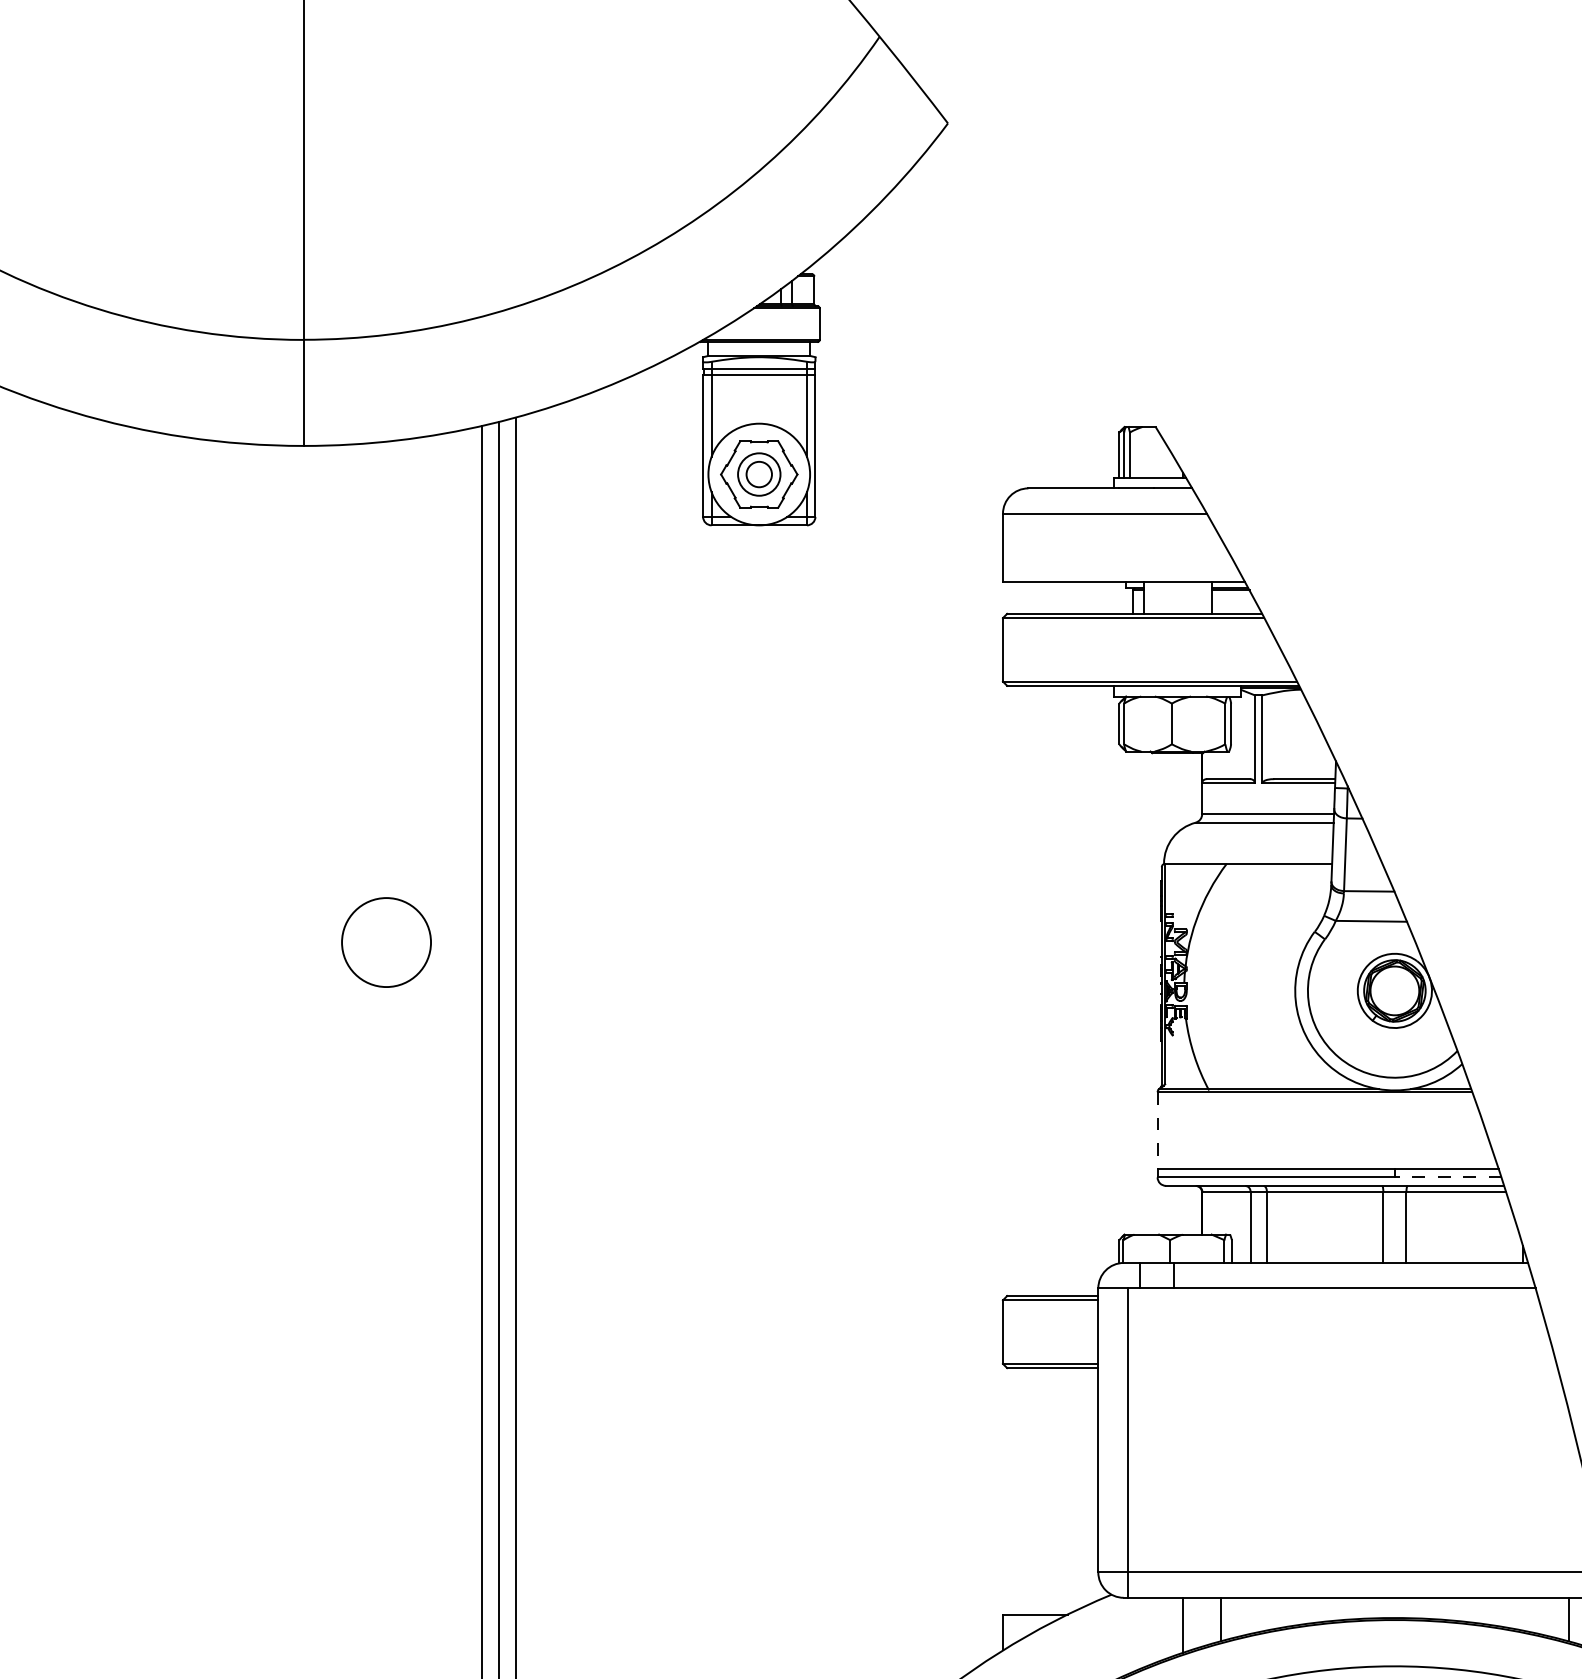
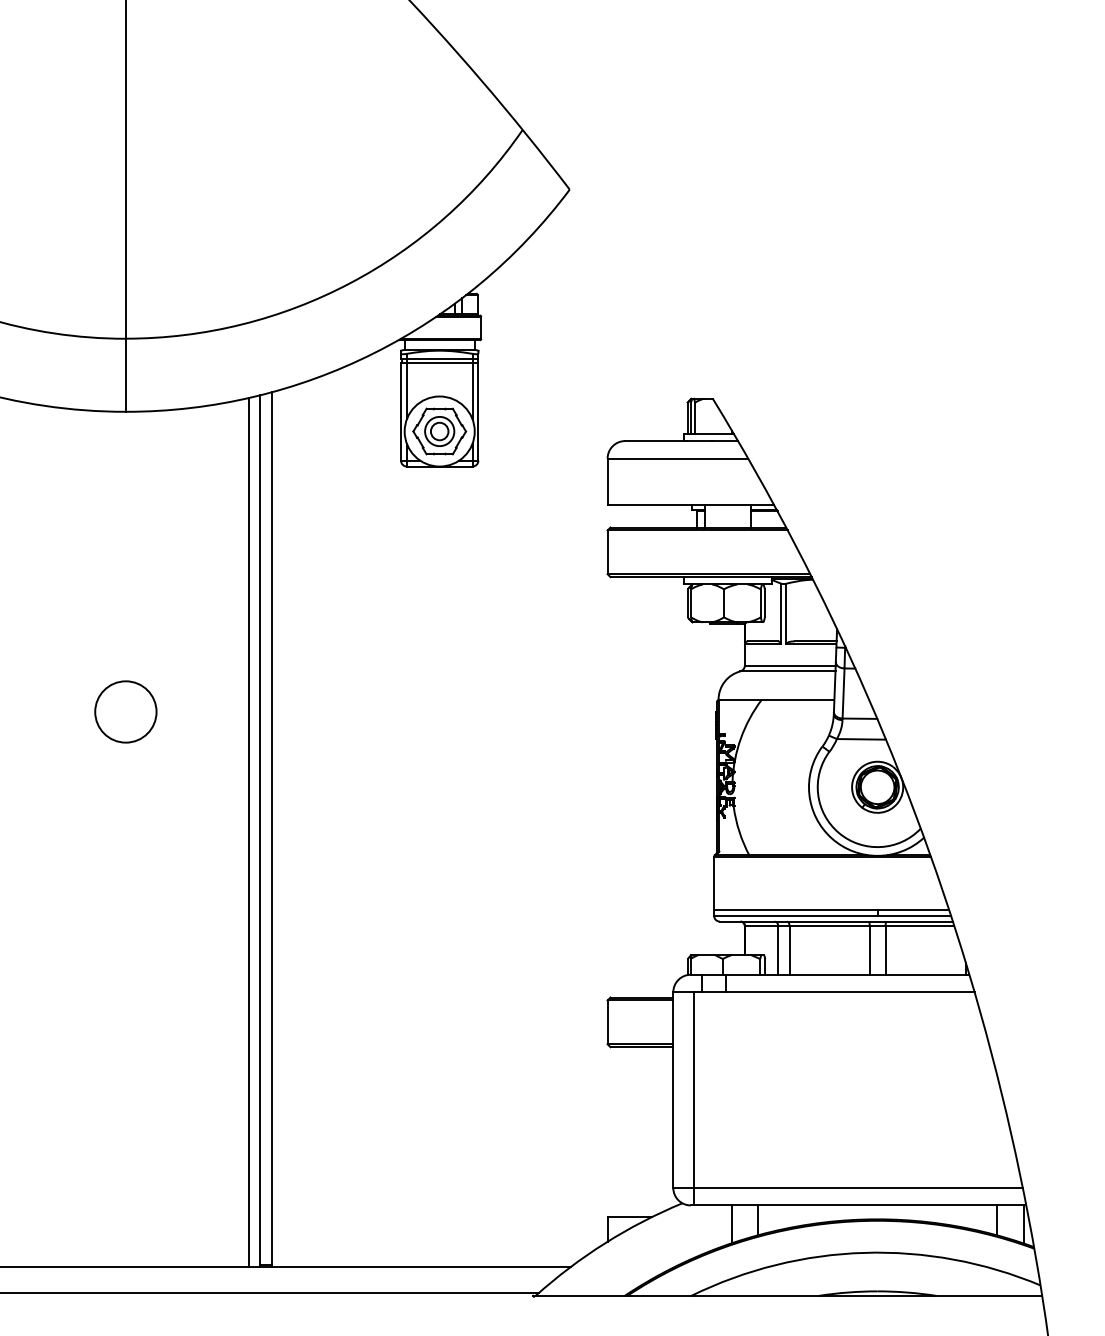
circle: (385, 941) -> (125, 711), moved
line: (1158, 1131) -> (714, 884), dashed -> solid
line: (1448, 1176) -> (914, 915), dashed -> solid

